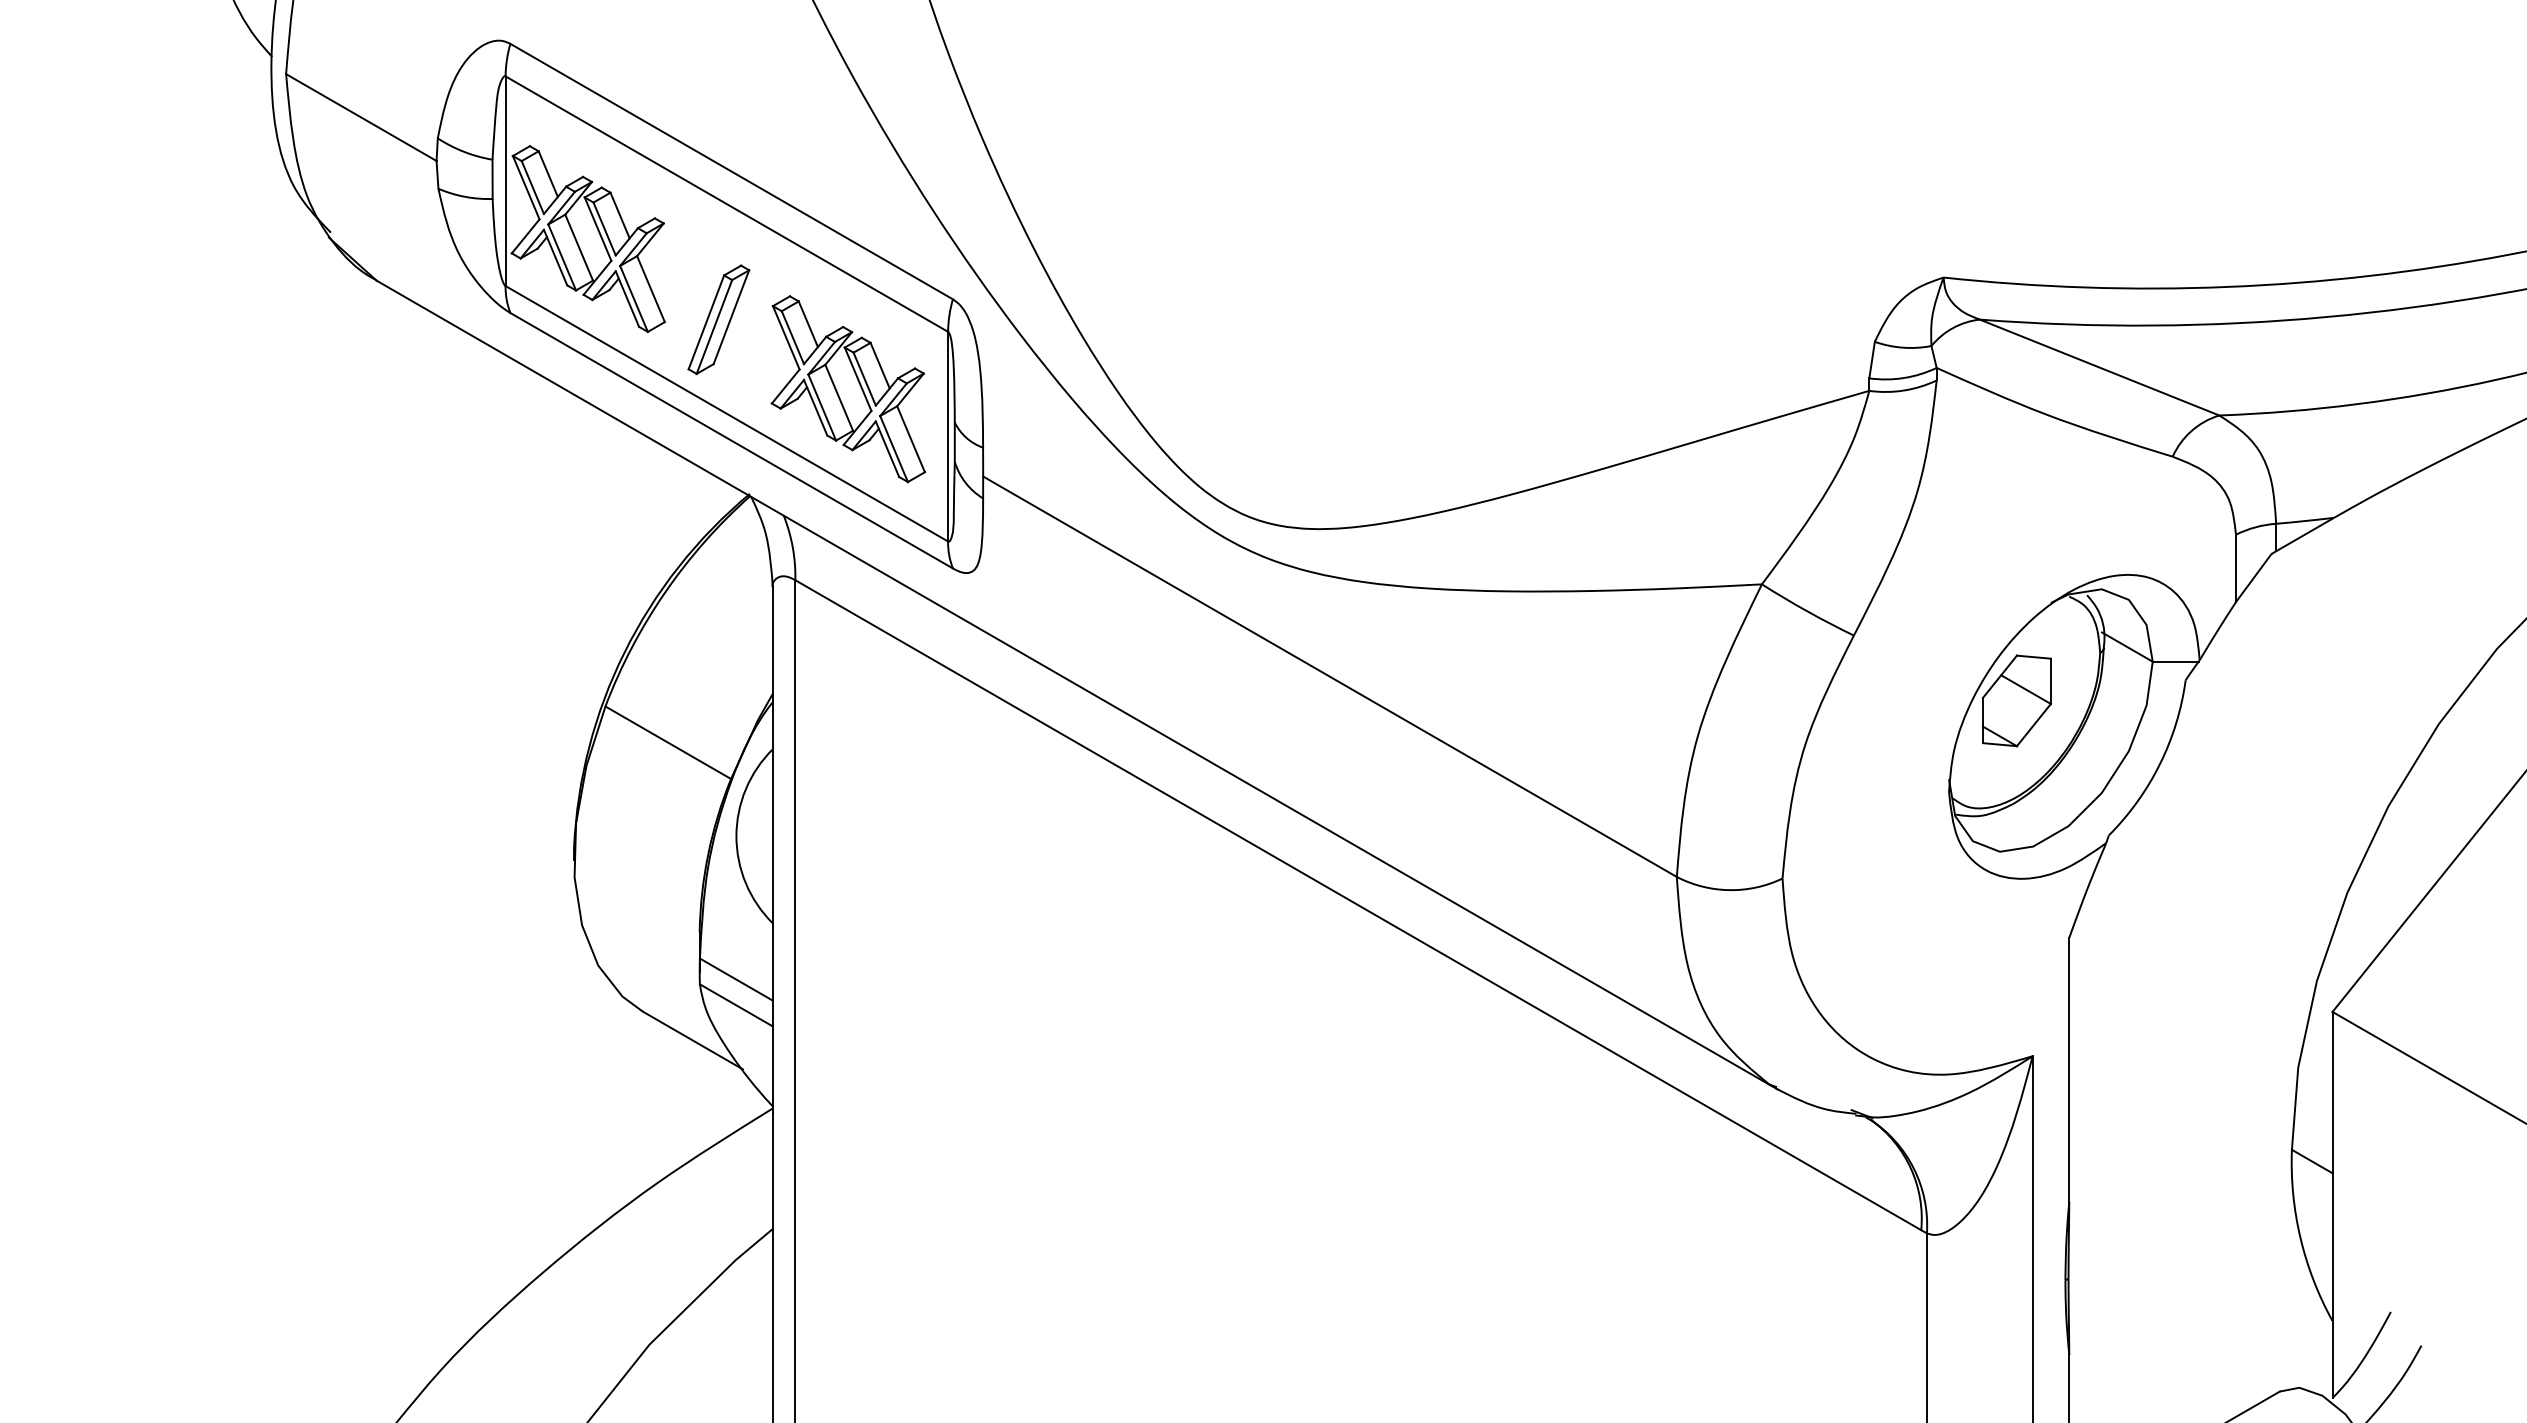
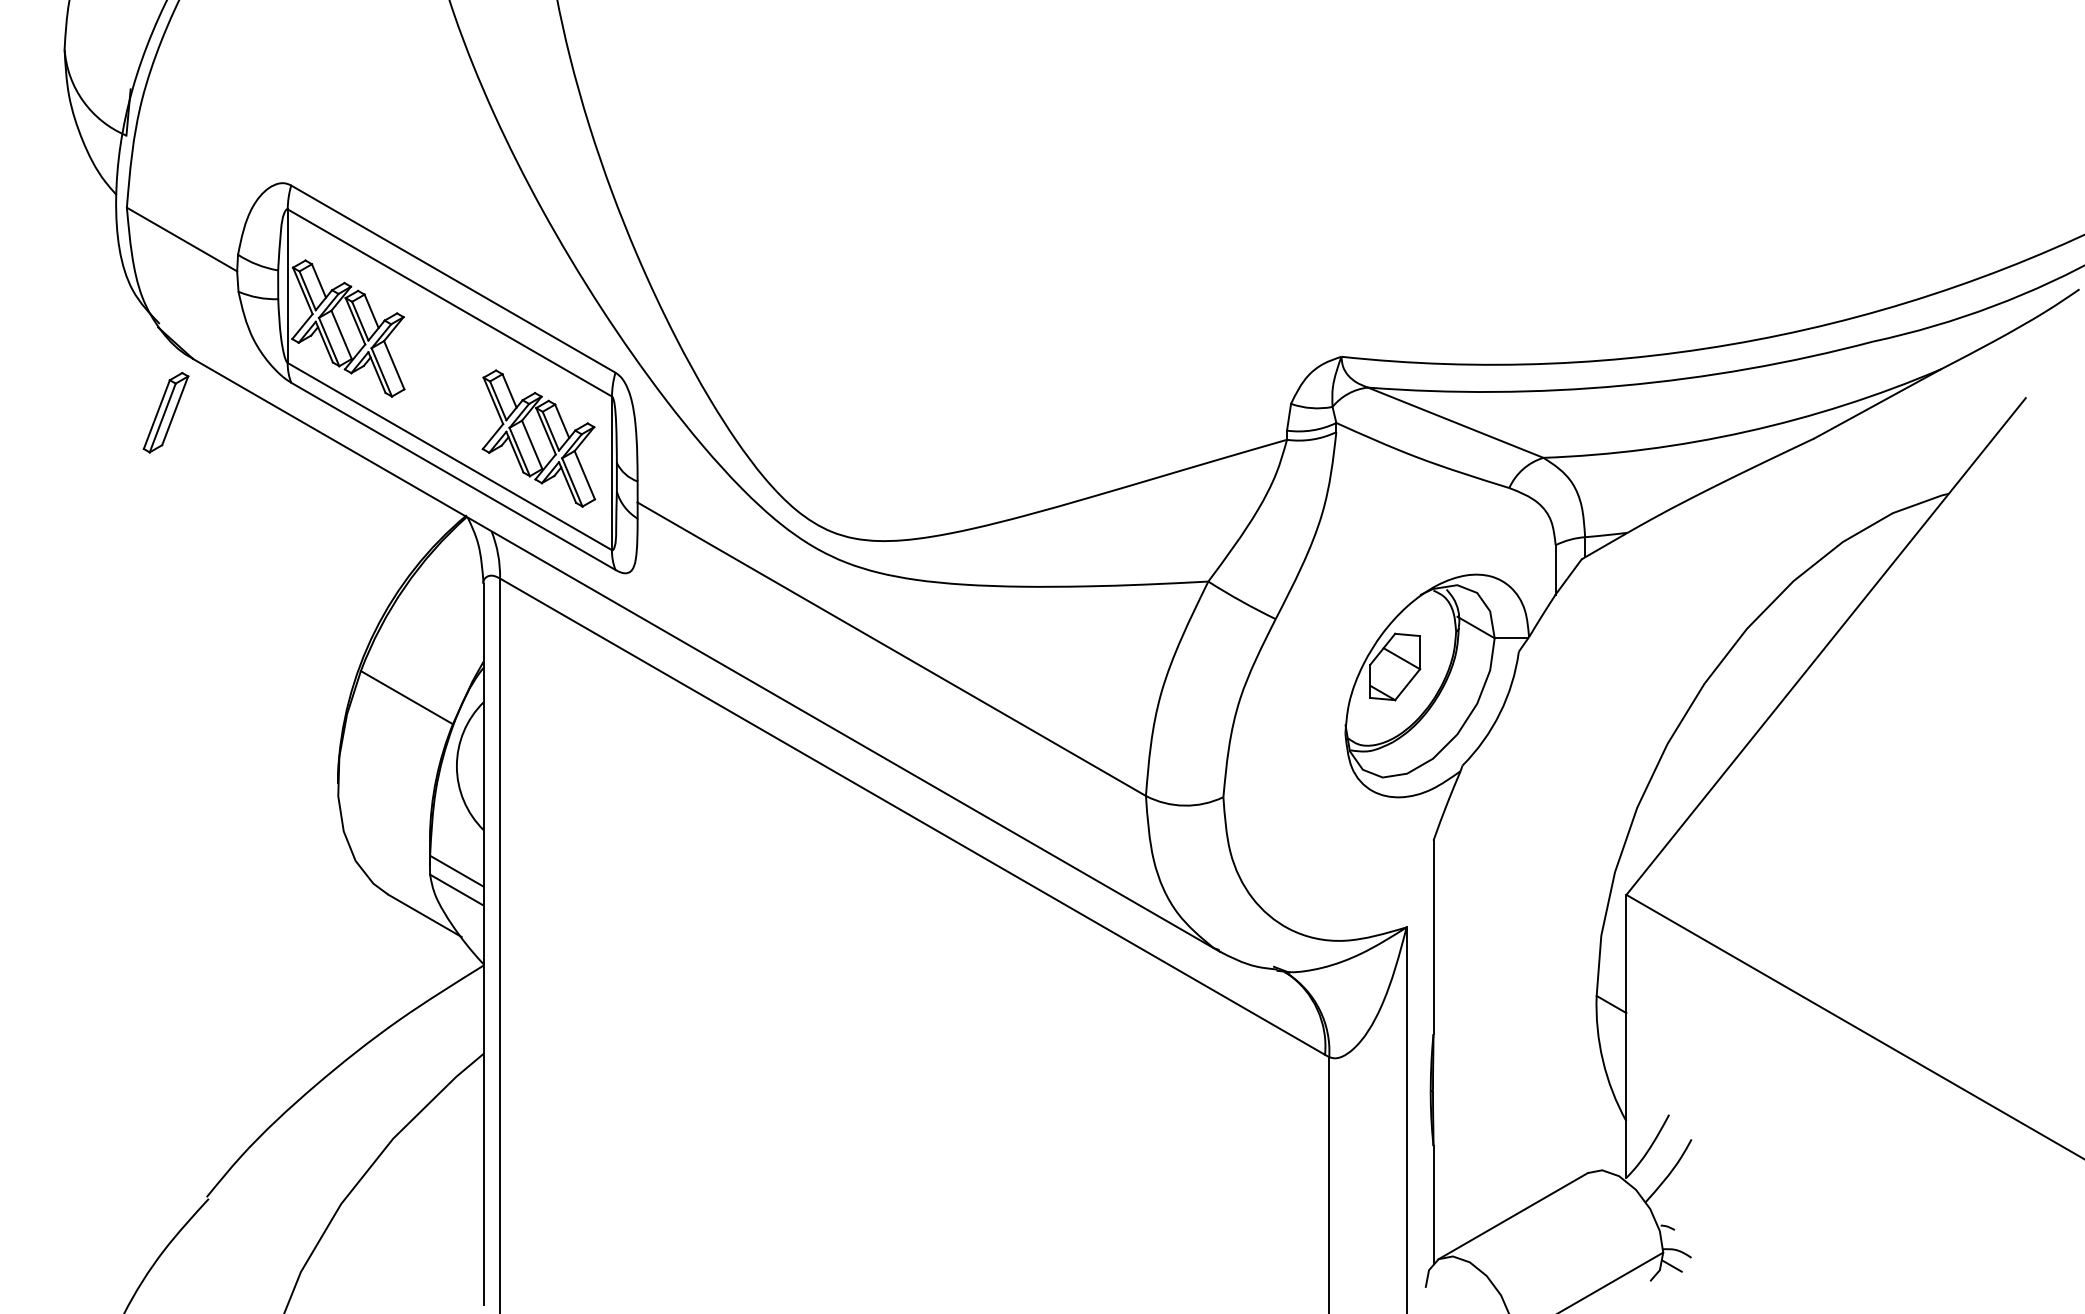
part: (718, 319) -> (165, 412), moved

